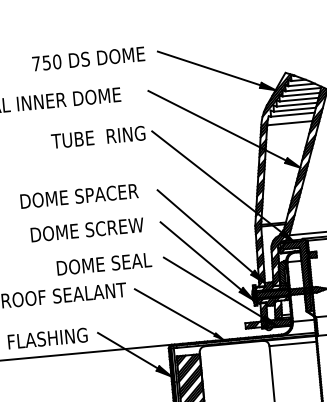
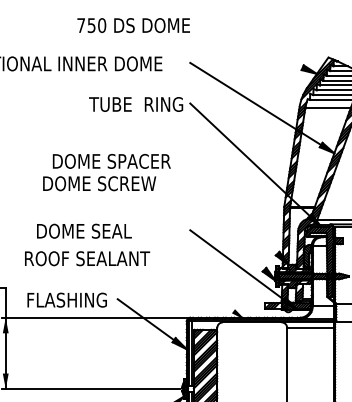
line: (208, 67) -> (252, 45), removed
text: (87, 229) -> (99, 183), moved
line: (204, 230) -> (233, 207), removed
line: (201, 255) -> (227, 231), removed
text: (104, 263) -> (84, 230), moved
line: (174, 312) -> (195, 285), removed

